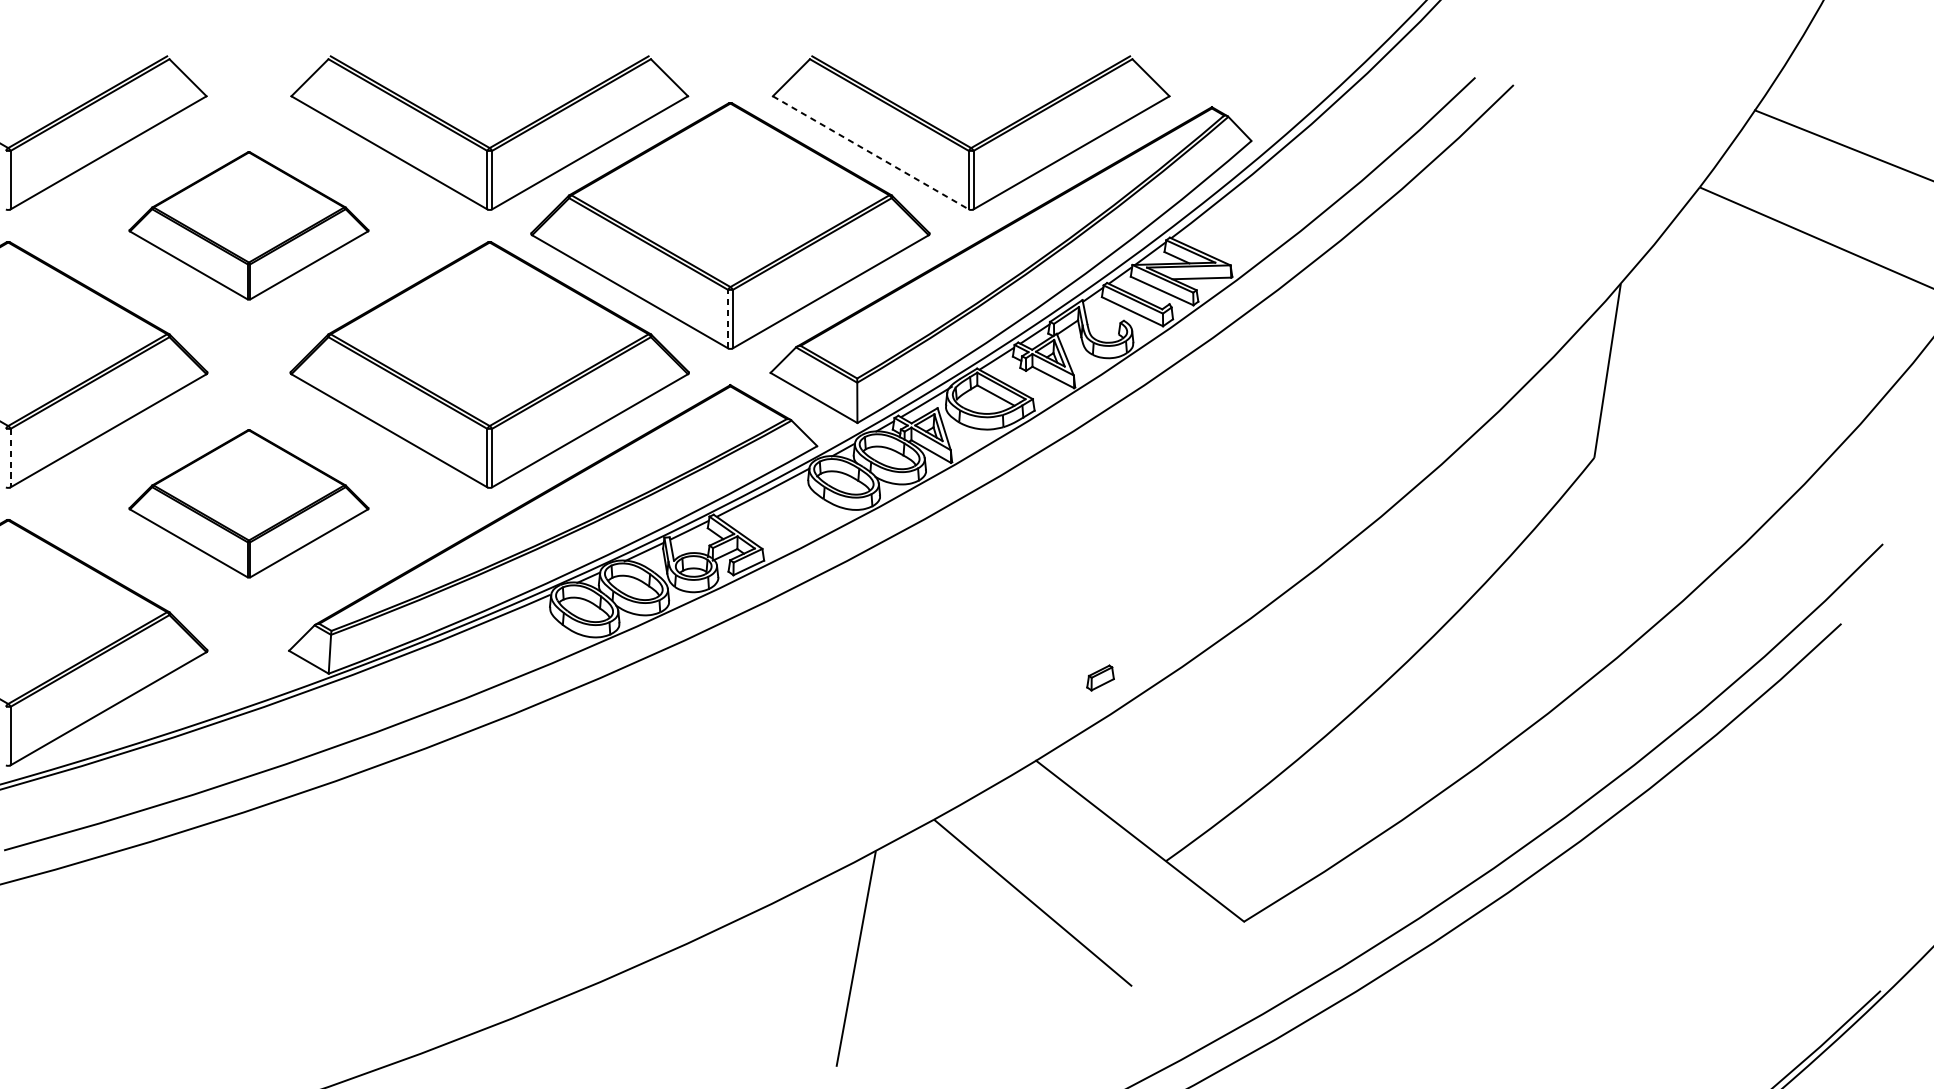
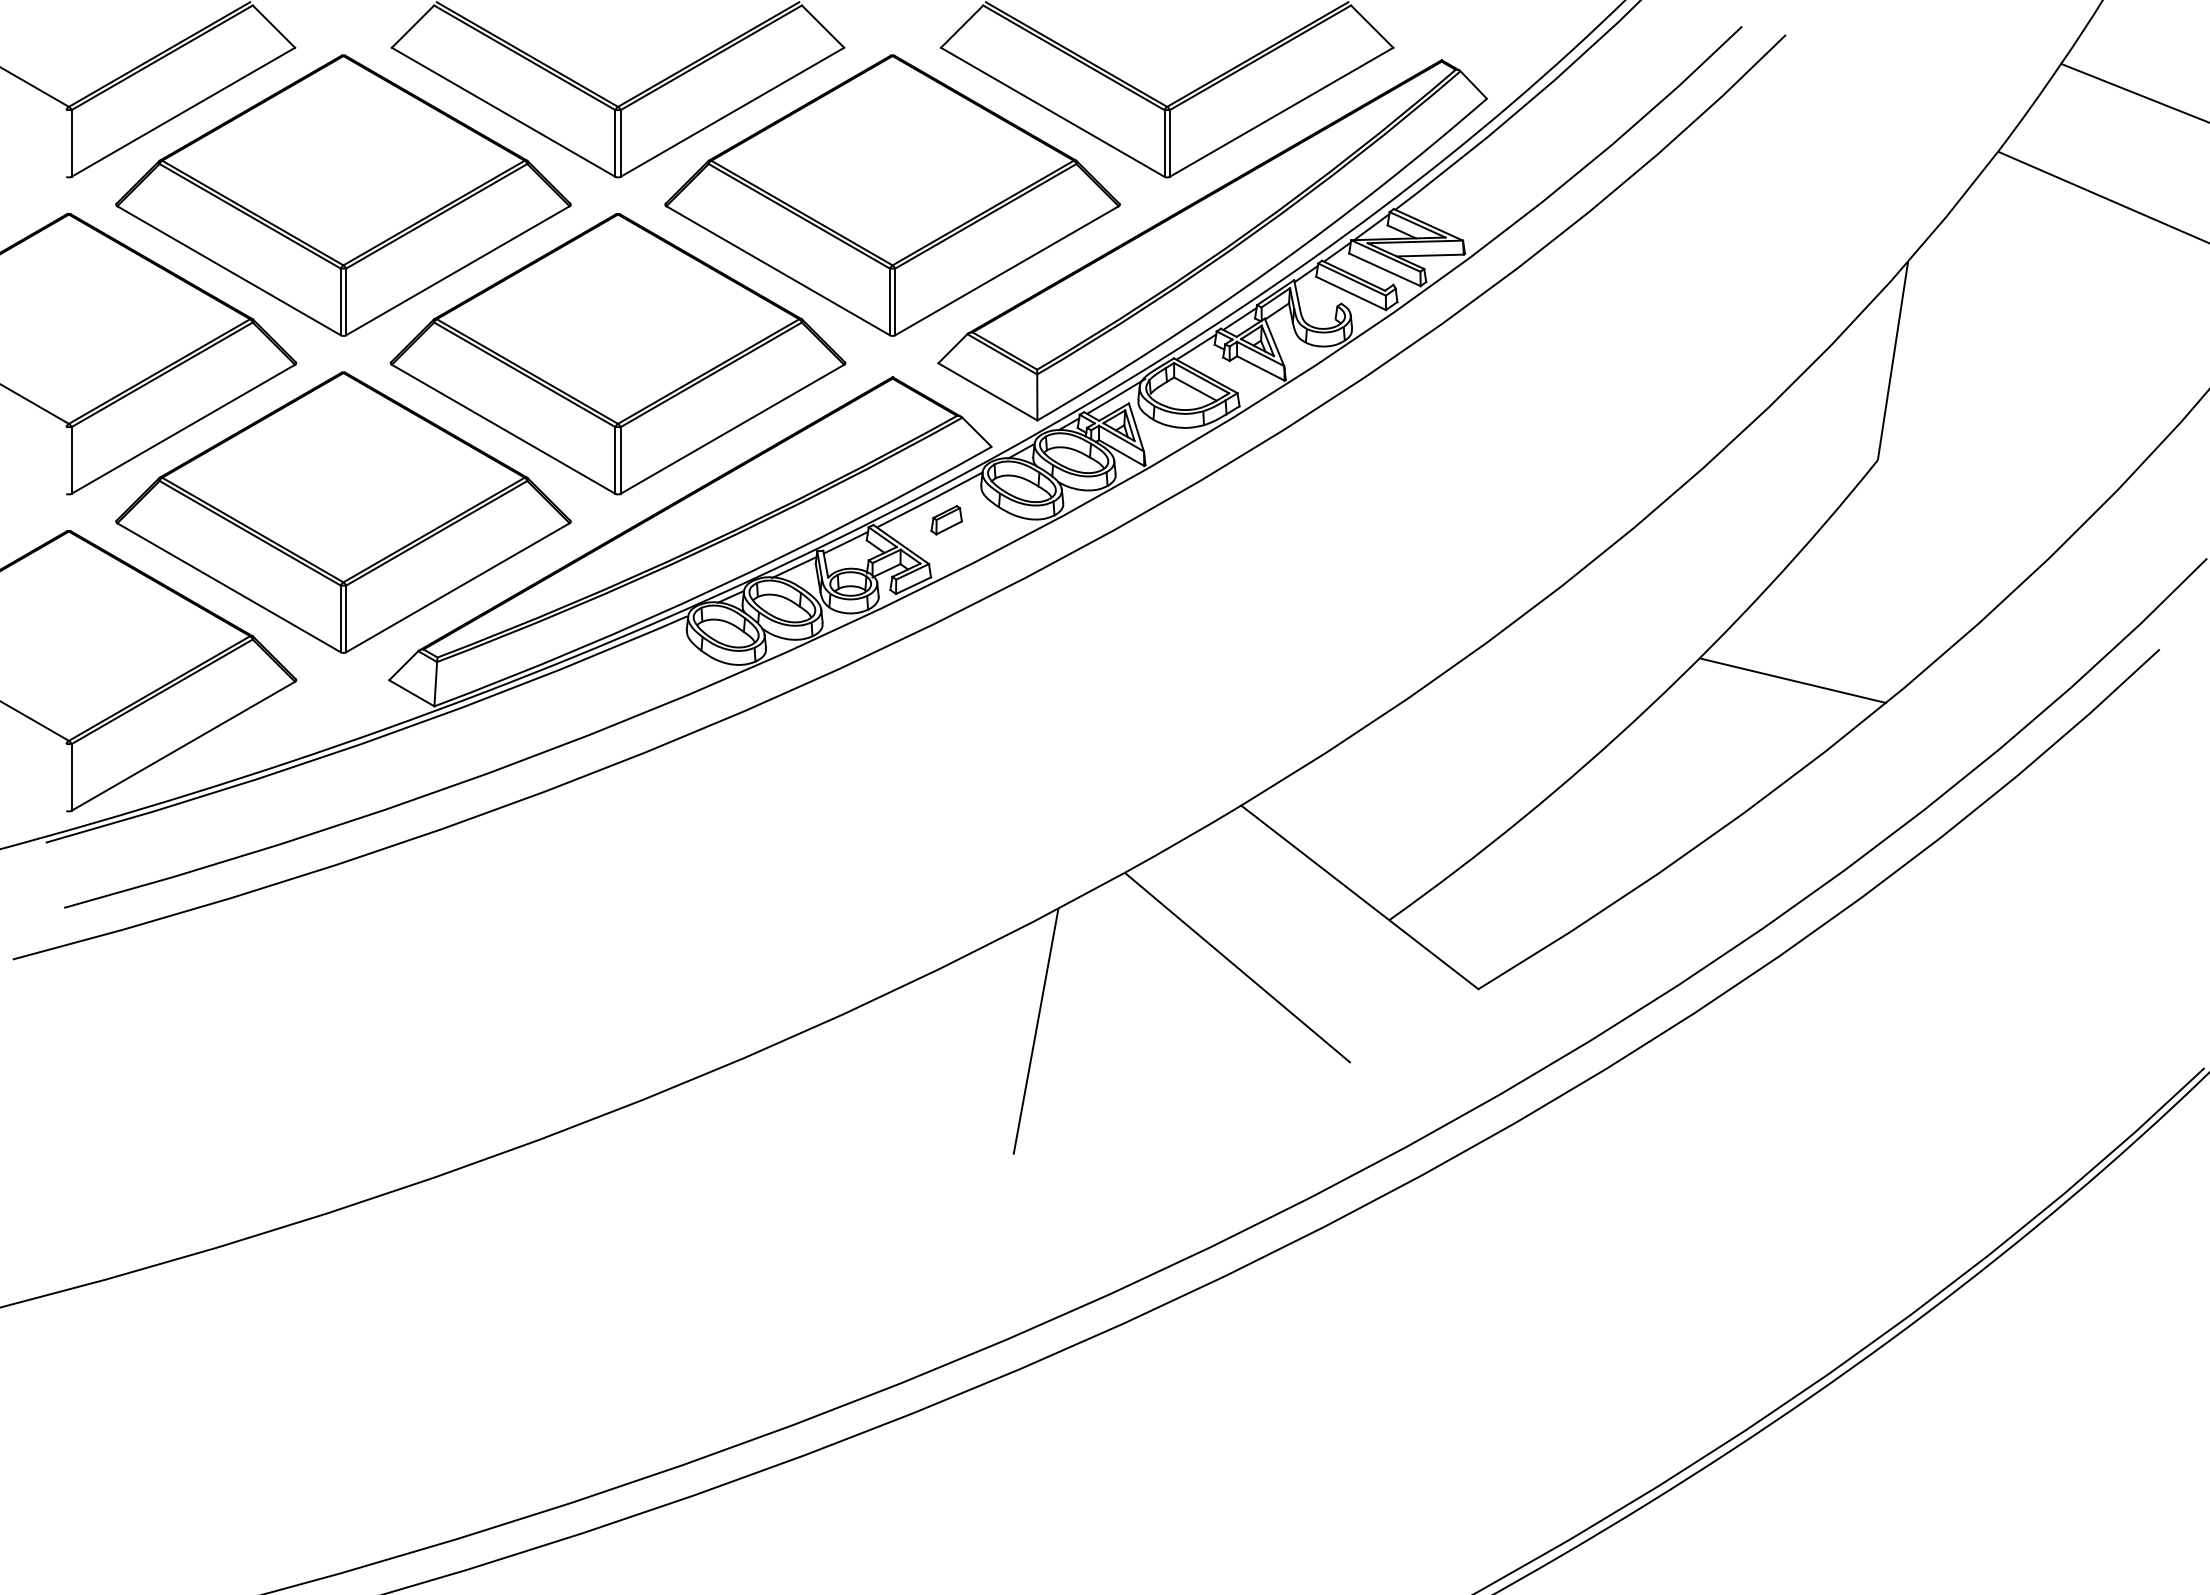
line: (871, 153) -> (1053, 112), dashed -> solid
part: (249, 225) -> (343, 195), size x1.67
line: (727, 318) -> (889, 301), dashed -> solid
line: (10, 458) -> (71, 460), dashed -> solid
part: (249, 503) -> (343, 512), size x1.67
line: (1520, 651) -> (1793, 680), added
part: (1100, 678) -> (946, 520), moved

